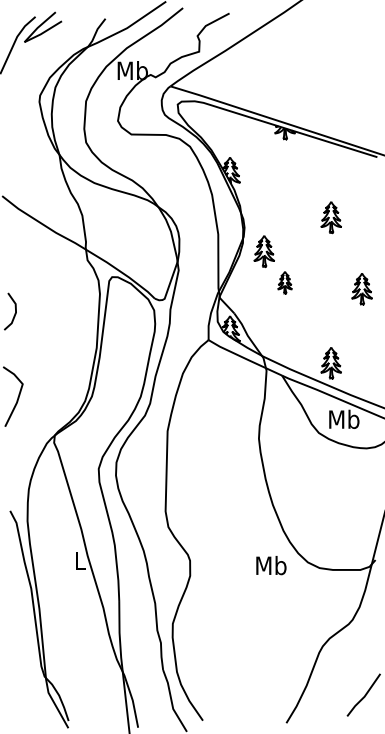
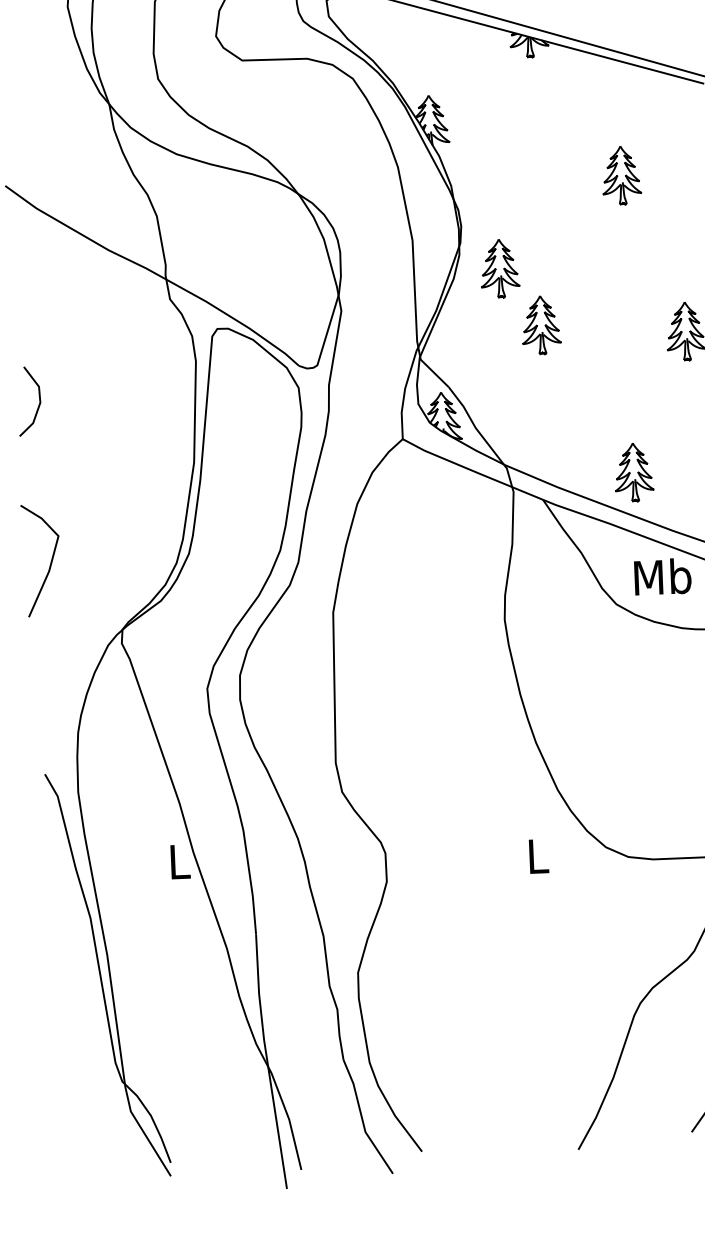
part: (330, 217) -> (620, 175), moved
part: (284, 282) -> (540, 325), size x1.43
text: (271, 565) -> (538, 855), Mb -> L

